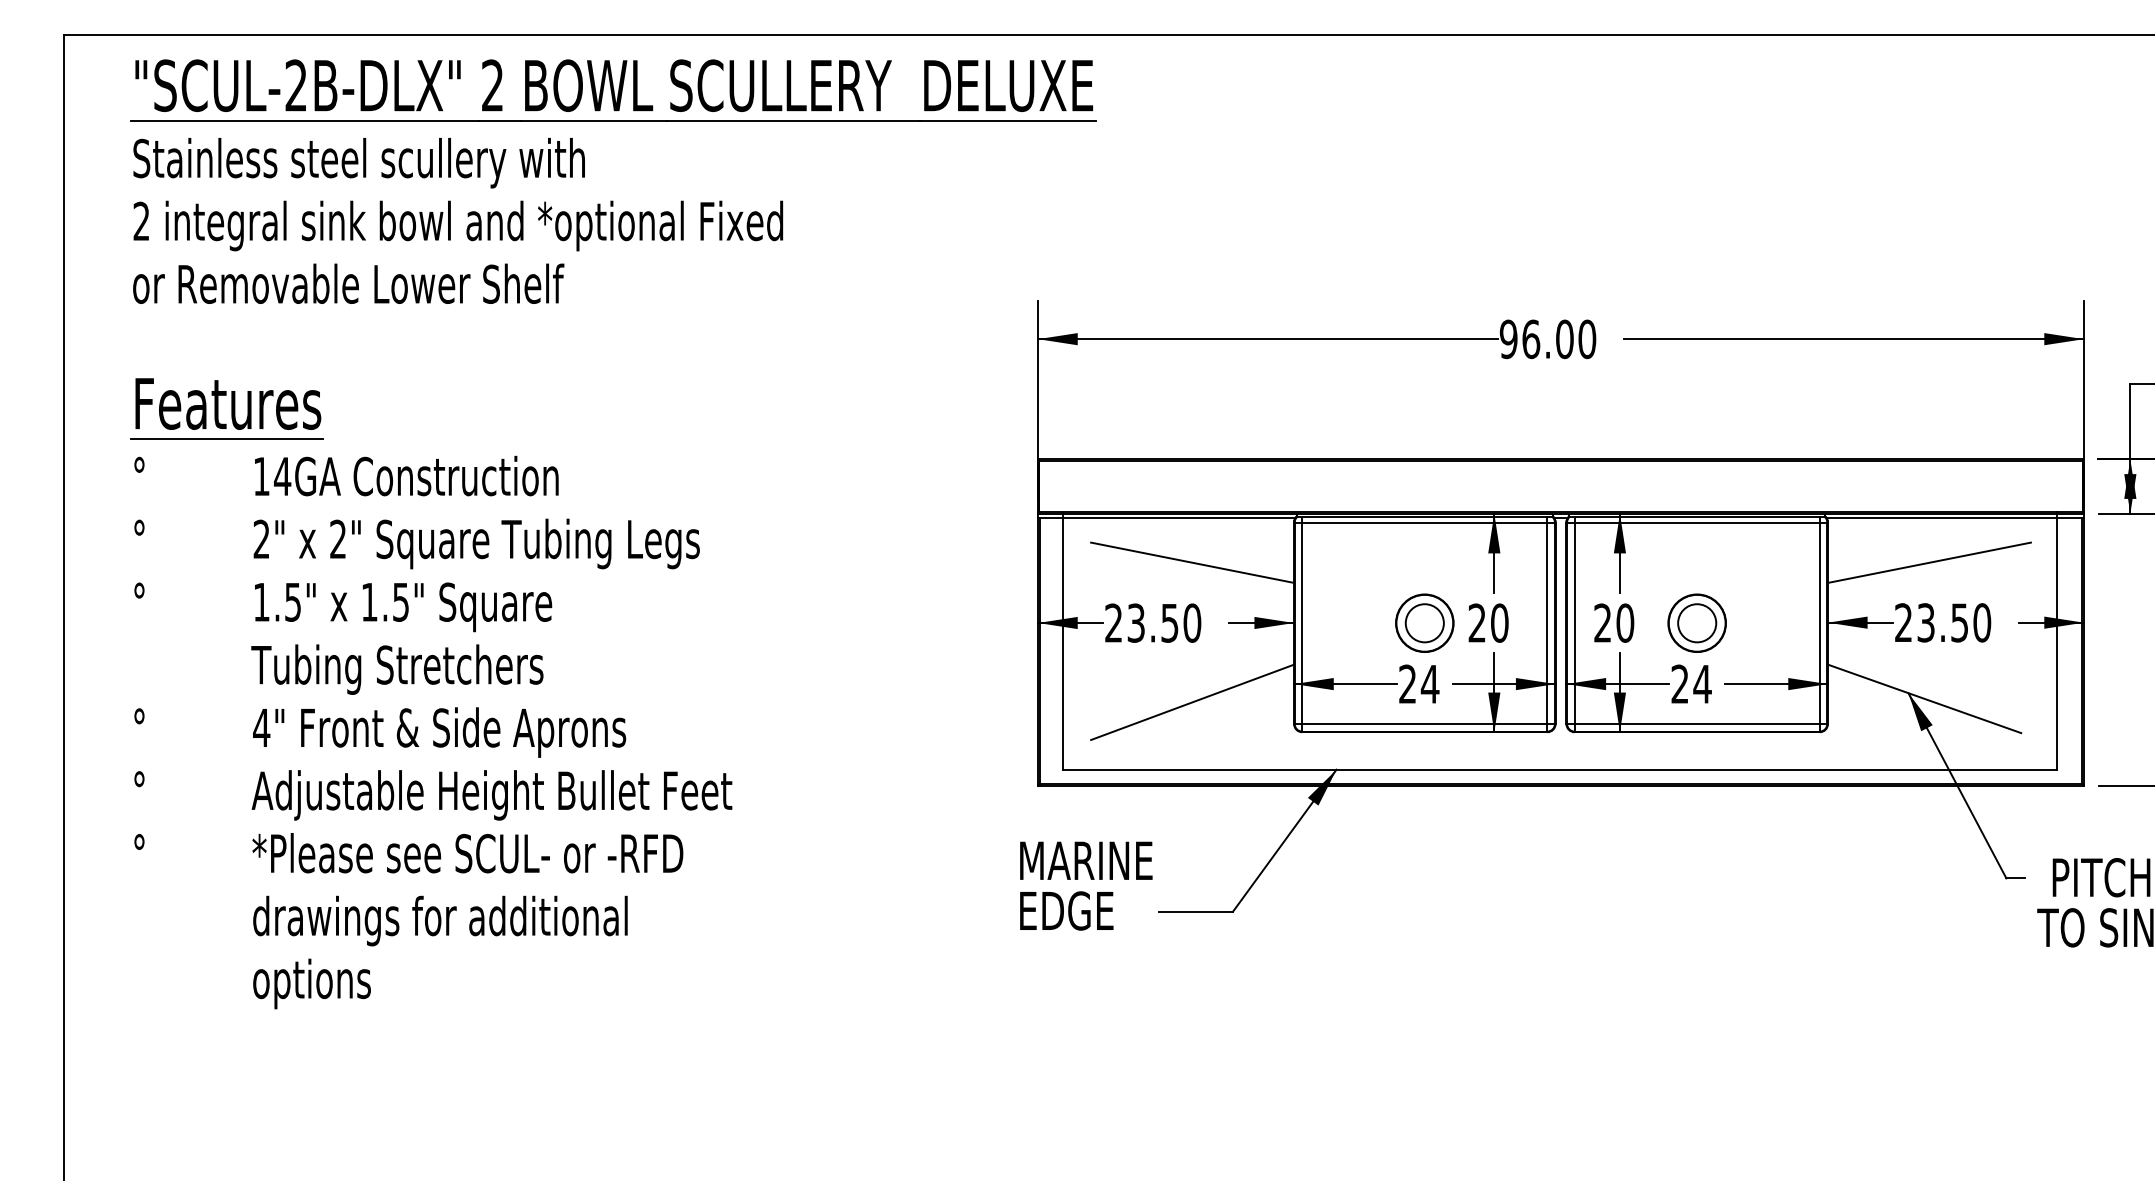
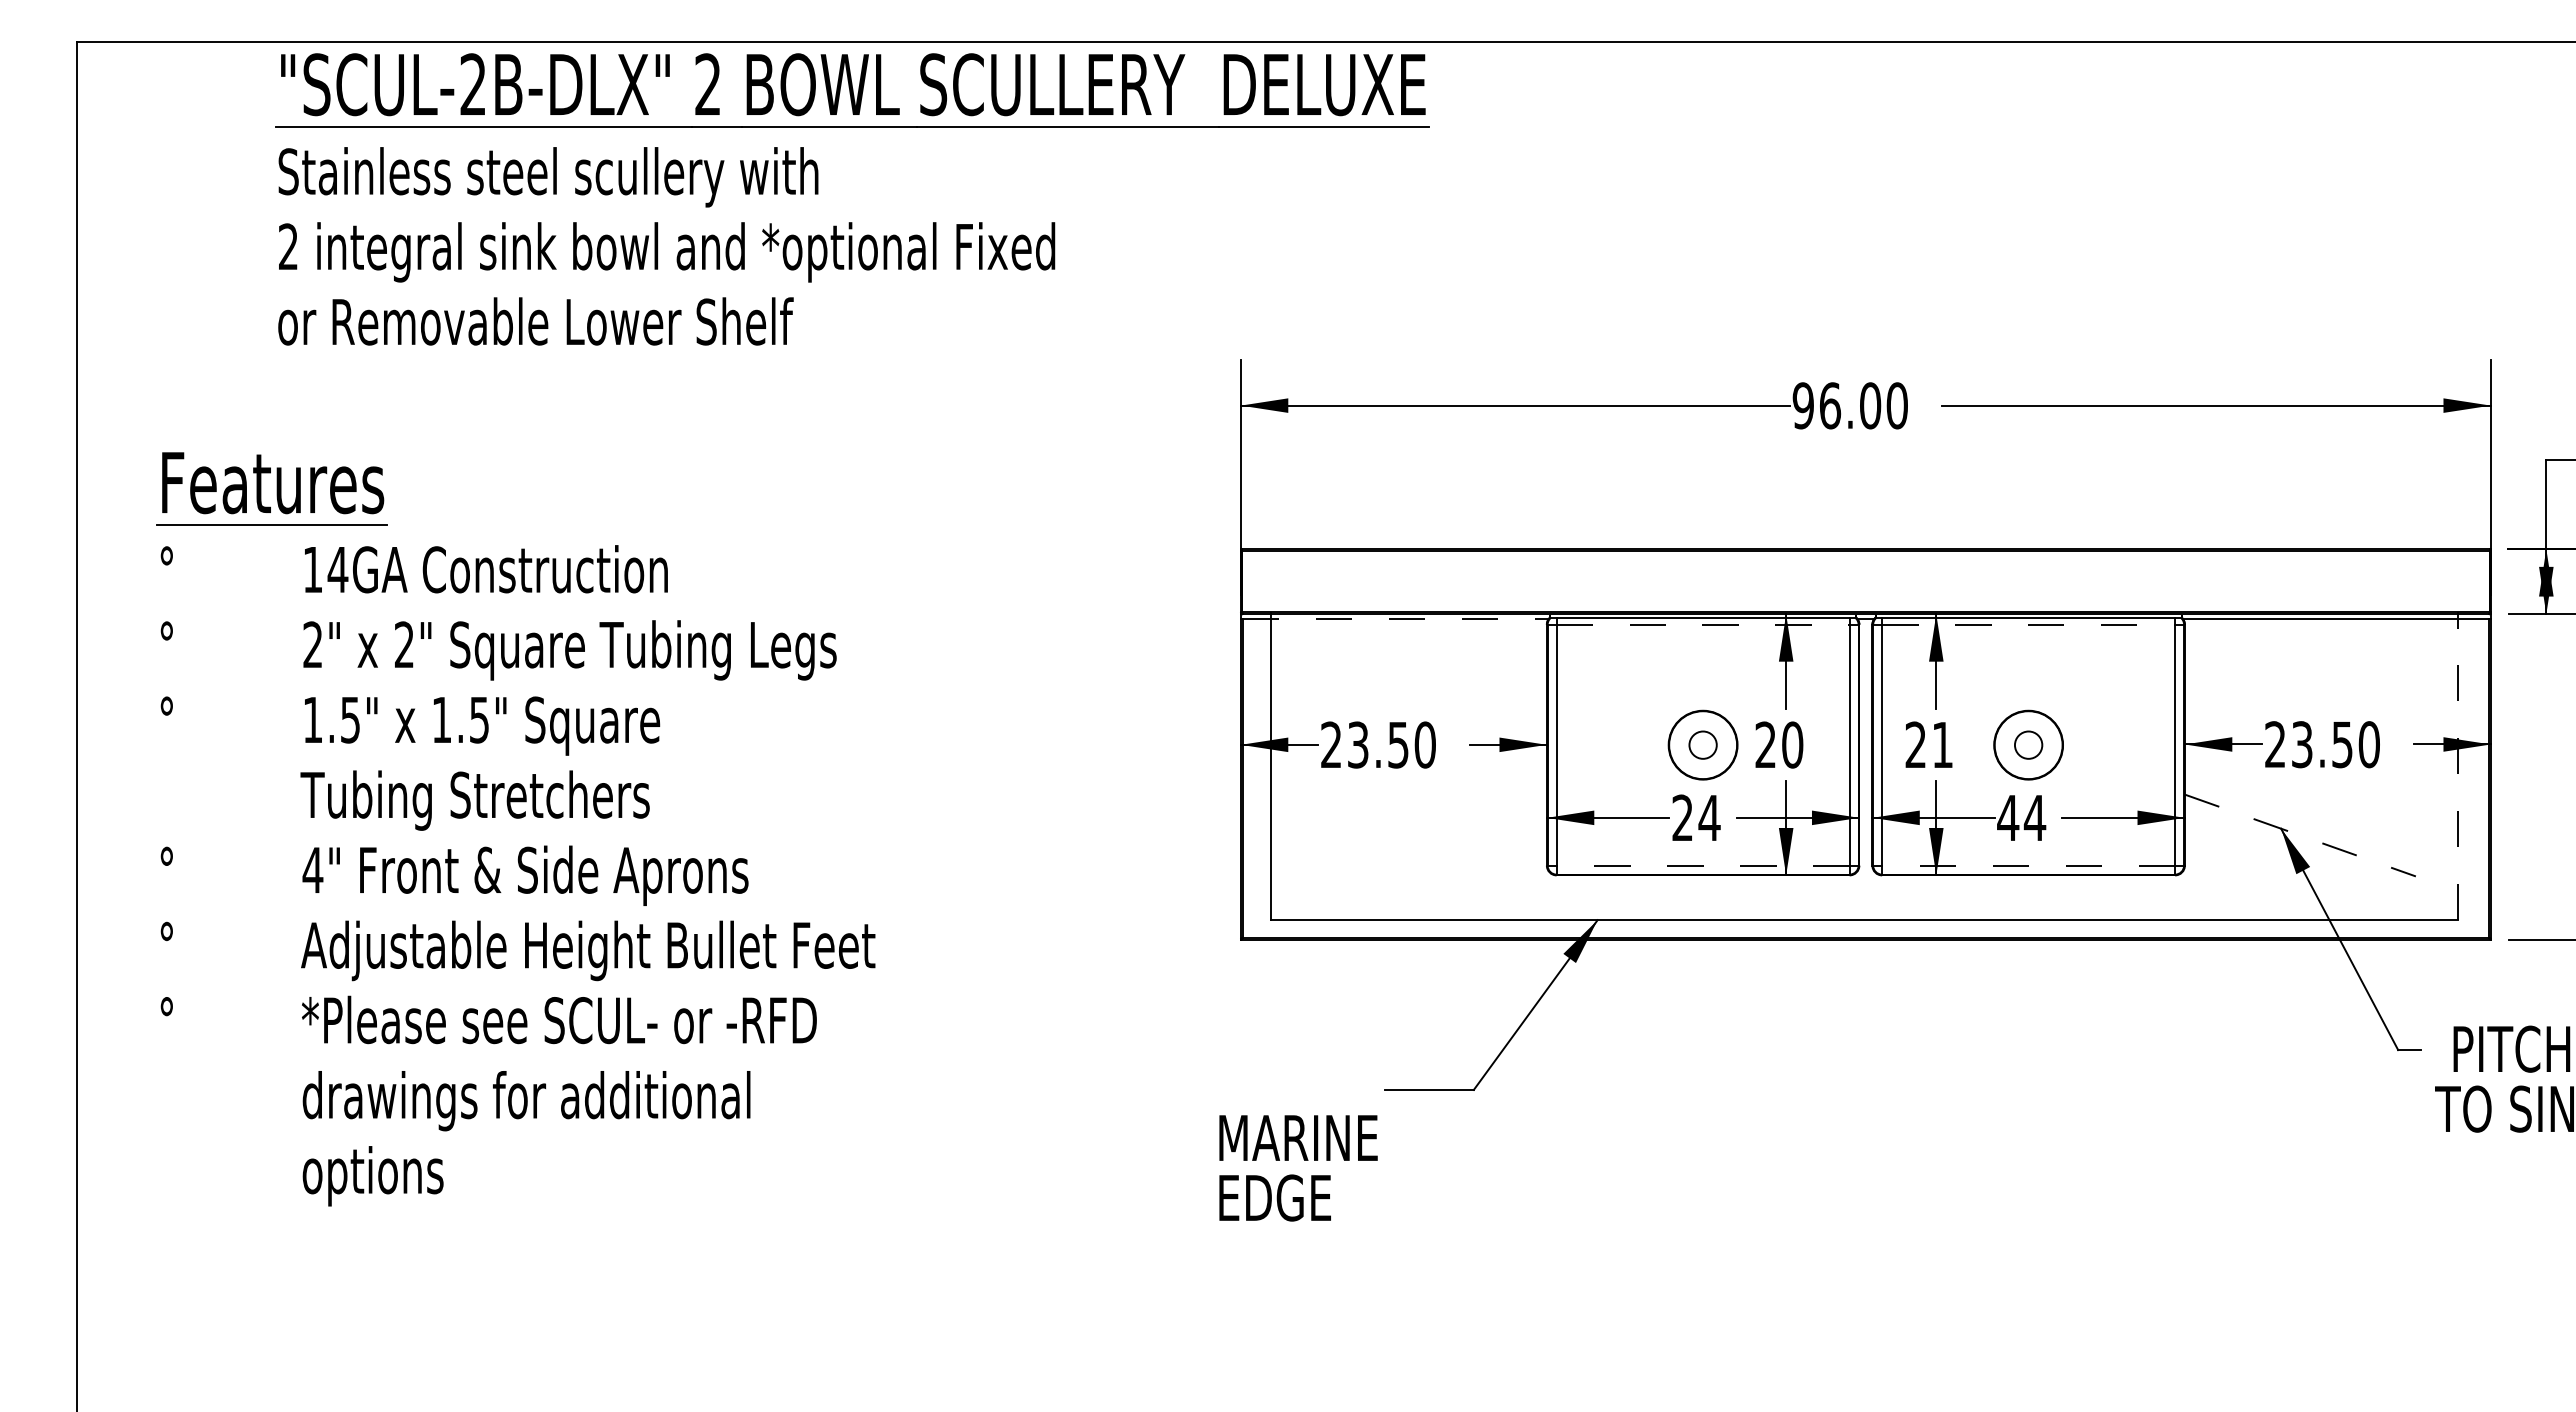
part: (613, 201) -> (852, 222), moved
line: (1167, 518) -> (1395, 619), solid -> dashed
line: (1425, 522) -> (1703, 624), solid -> dashed
line: (1697, 522) -> (2029, 624), solid -> dashed
line: (1192, 562) -> (1425, 672), removed
line: (1928, 562) -> (2305, 672), removed
circle: (1424, 622) -> (1702, 744), size x0.6
text: (1625, 622) -> (1942, 744), 20 -> 21
circle: (1697, 622) -> (2028, 744), size x0.6
line: (2056, 641) -> (2458, 766), solid -> dashed
text: (1680, 683) -> (2008, 817), 24 -> 44
line: (1924, 698) -> (2300, 835), solid -> dashed
line: (1192, 702) -> (1425, 839), removed
line: (1424, 723) -> (1702, 865), solid -> dashed
line: (1697, 723) -> (2028, 865), solid -> dashed
text: (1086, 886) -> (1298, 1168), moved

